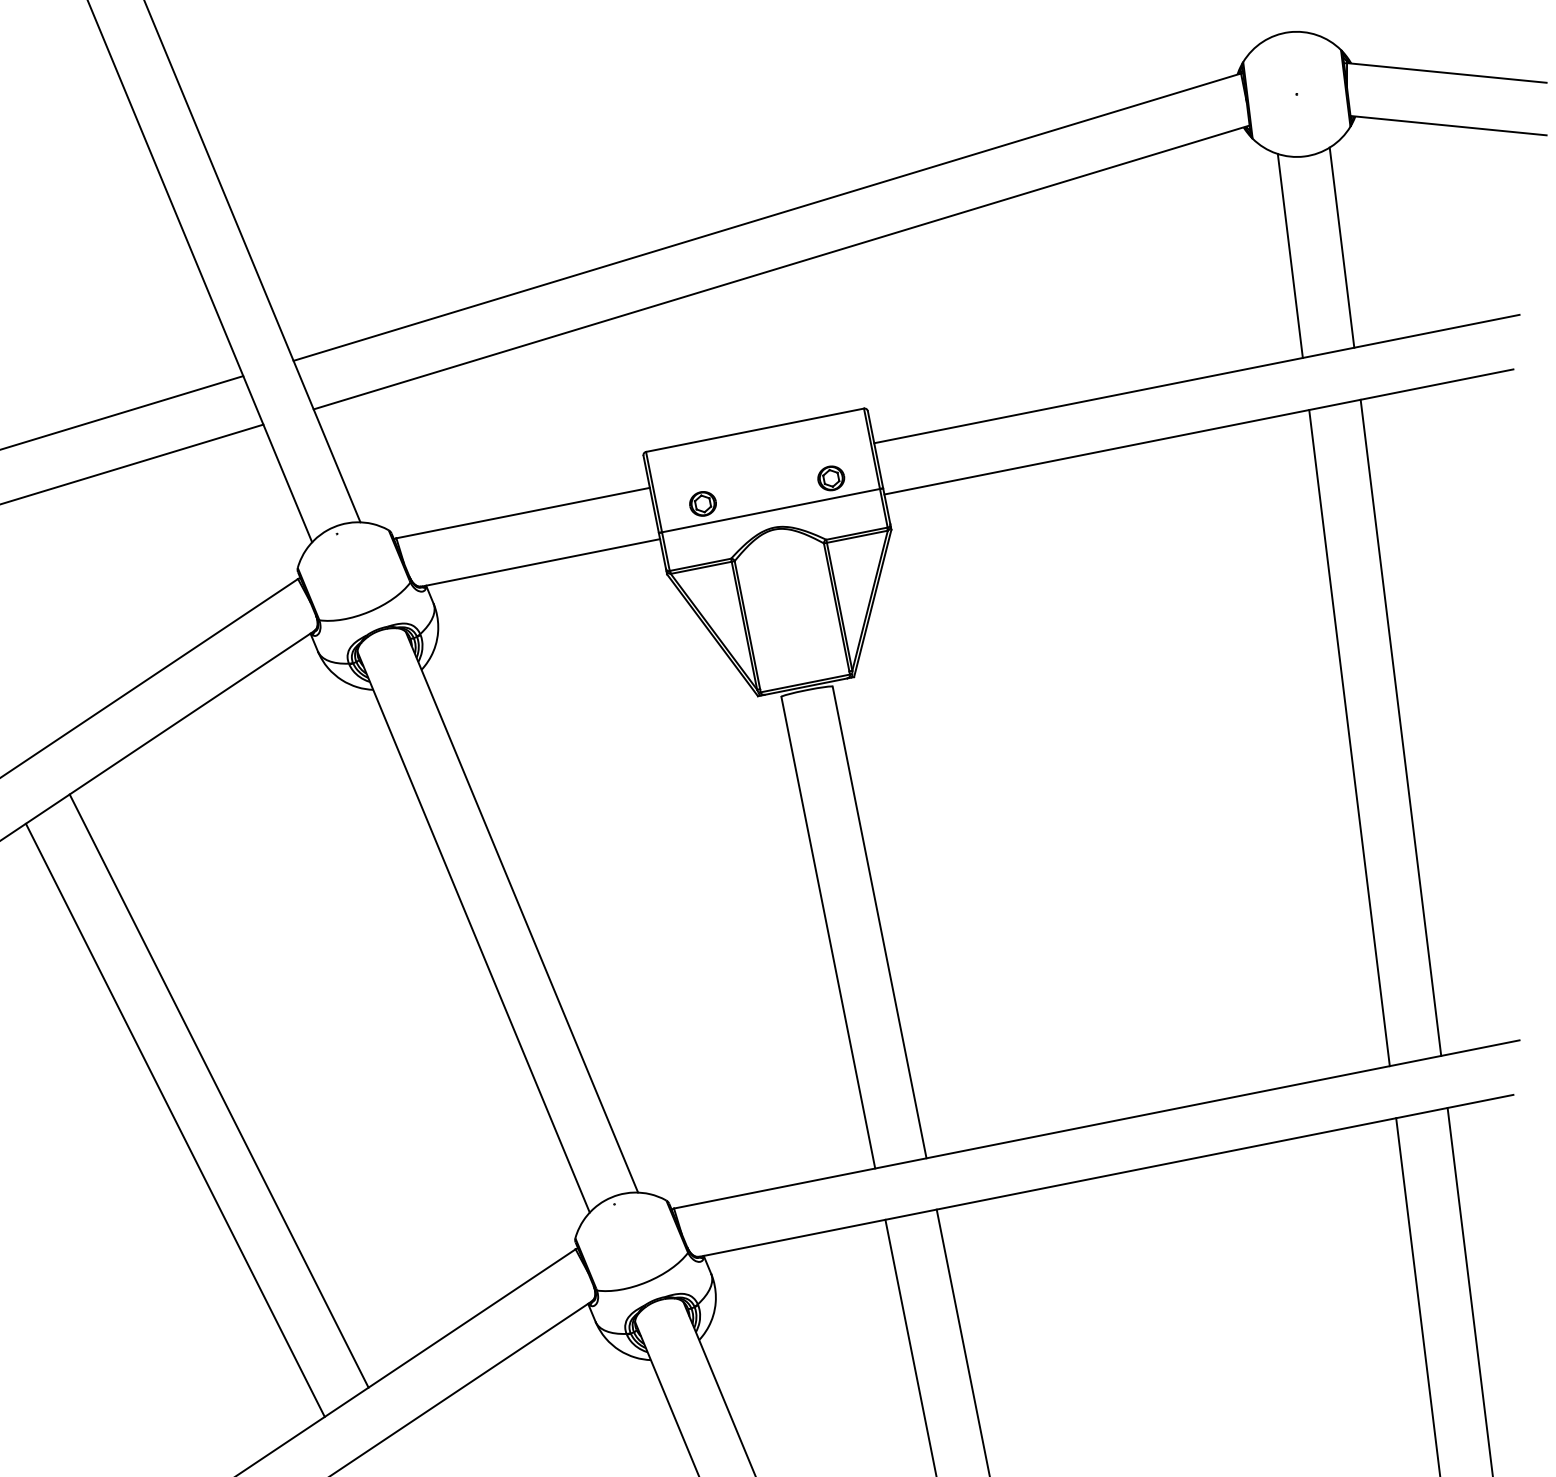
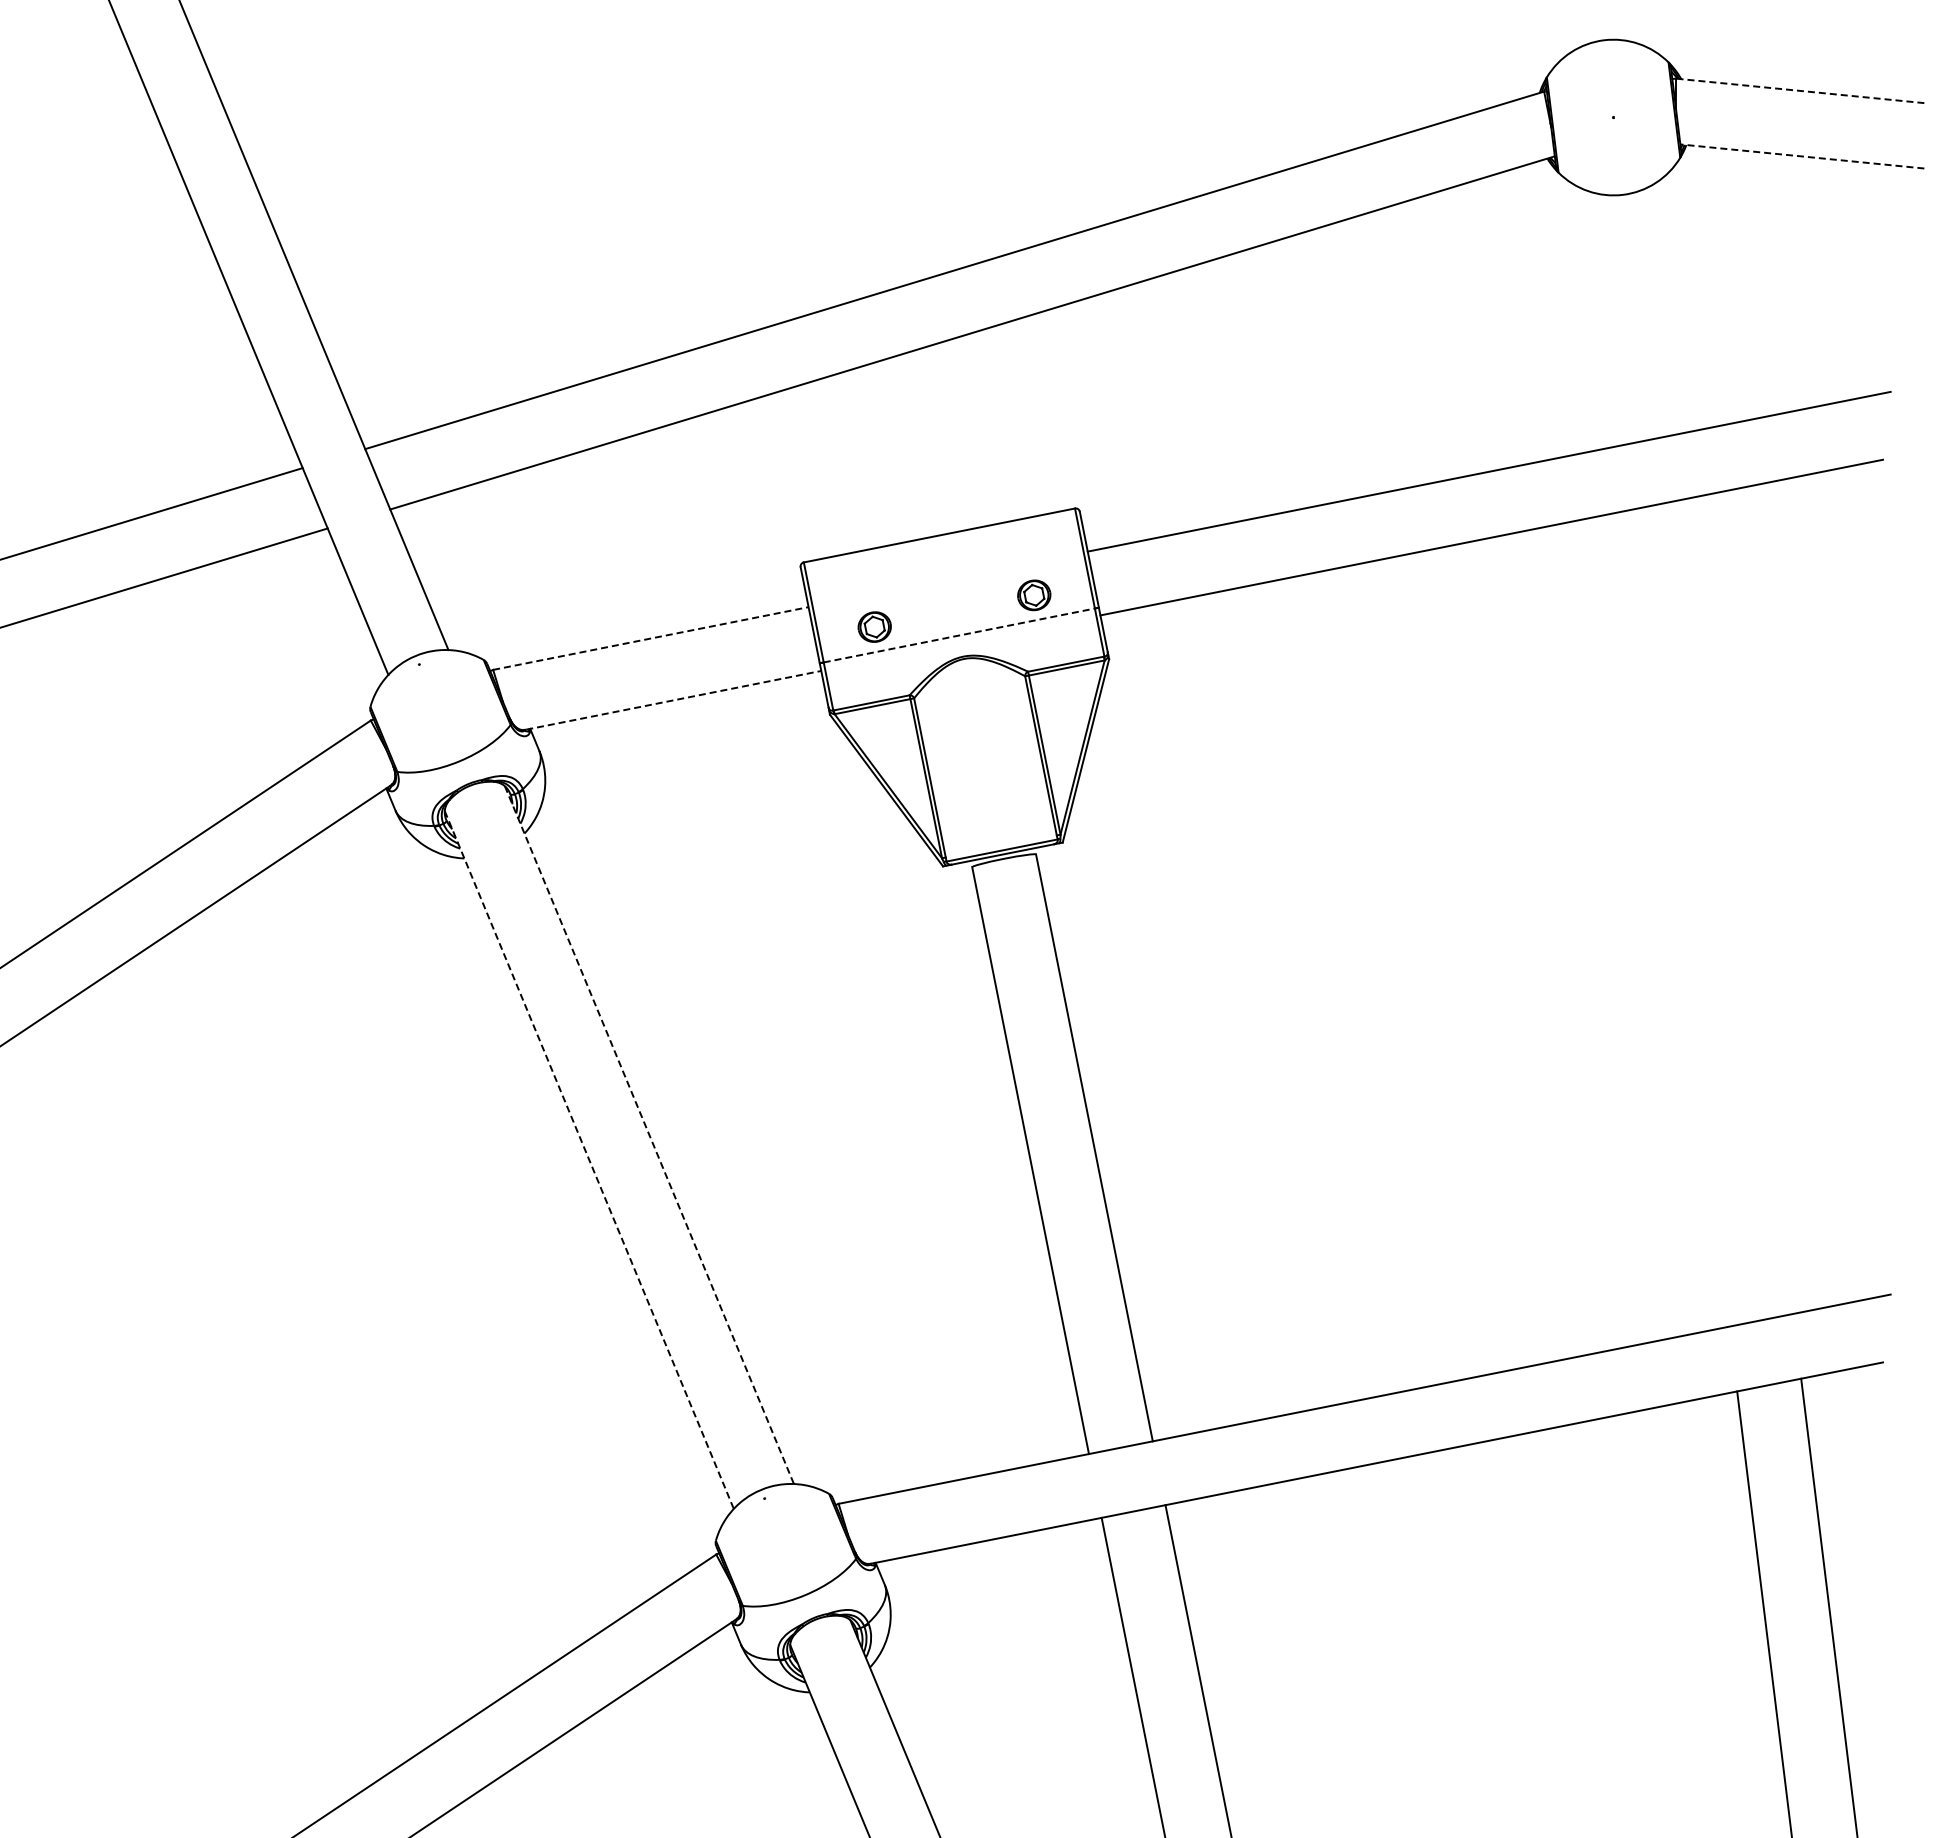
line: (1447, 72) -> (1800, 90), solid -> dashed
line: (1448, 125) -> (1802, 156), solid -> dashed
line: (1341, 247) -> (1669, 307), removed
line: (1290, 255) -> (1605, 318), removed
line: (771, 510) -> (959, 635), solid -> dashed
line: (522, 513) -> (650, 638), solid -> dashed
line: (542, 562) -> (674, 700), solid -> dashed
line: (1400, 727) -> (1742, 905), removed
line: (1349, 738) -> (1678, 918), removed
line: (522, 912) -> (649, 1135), solid -> dashed
line: (473, 932) -> (589, 1160), solid -> dashed
line: (219, 1090) -> (272, 1357), removed
line: (175, 1120) -> (218, 1394), removed

